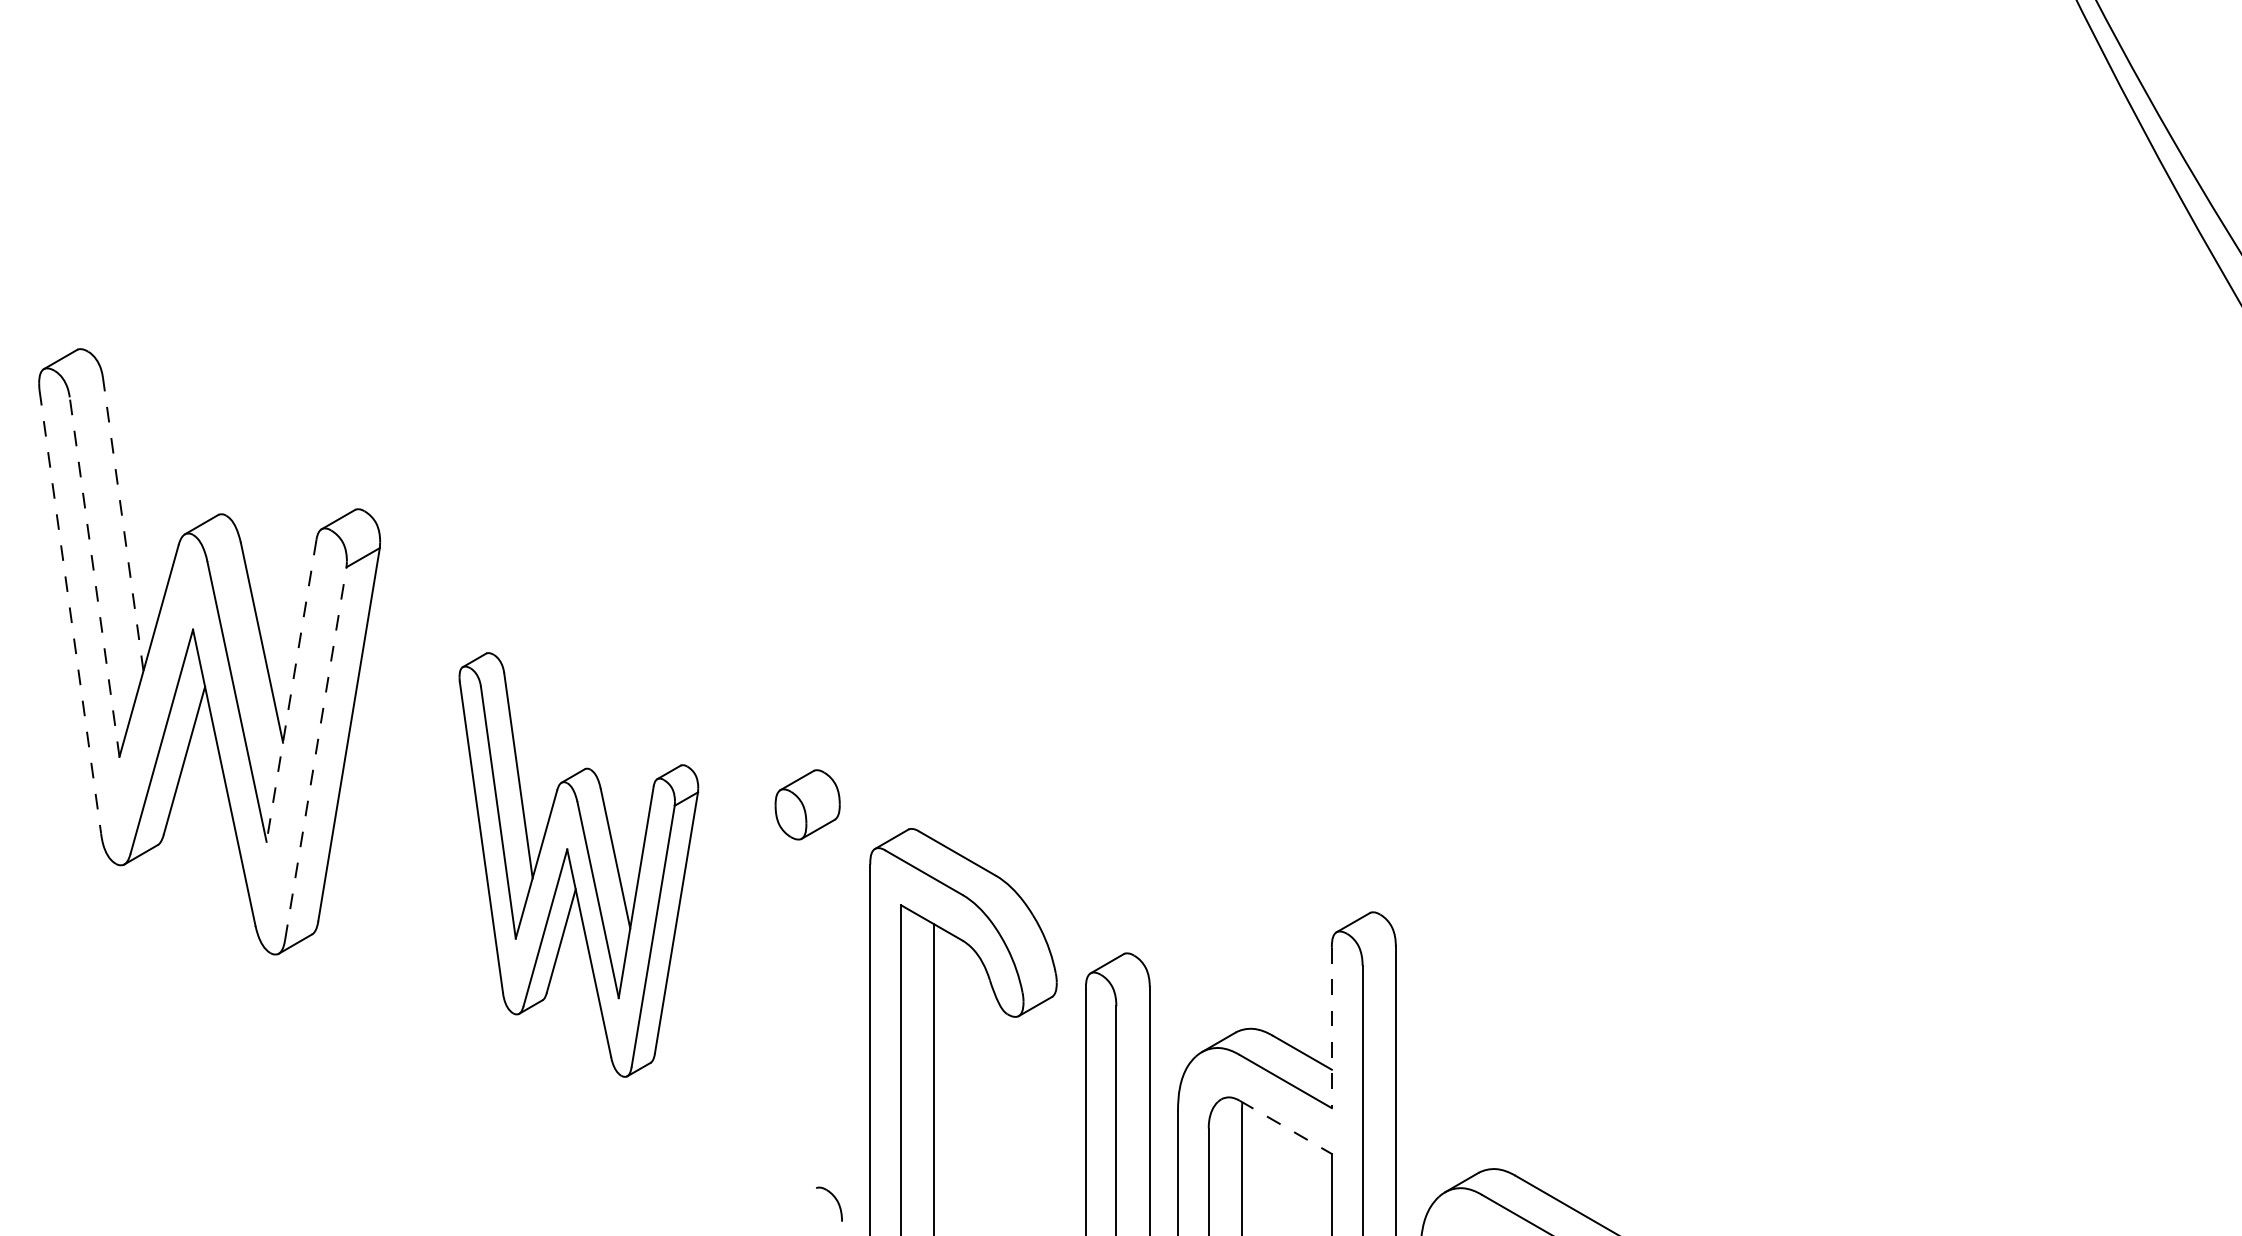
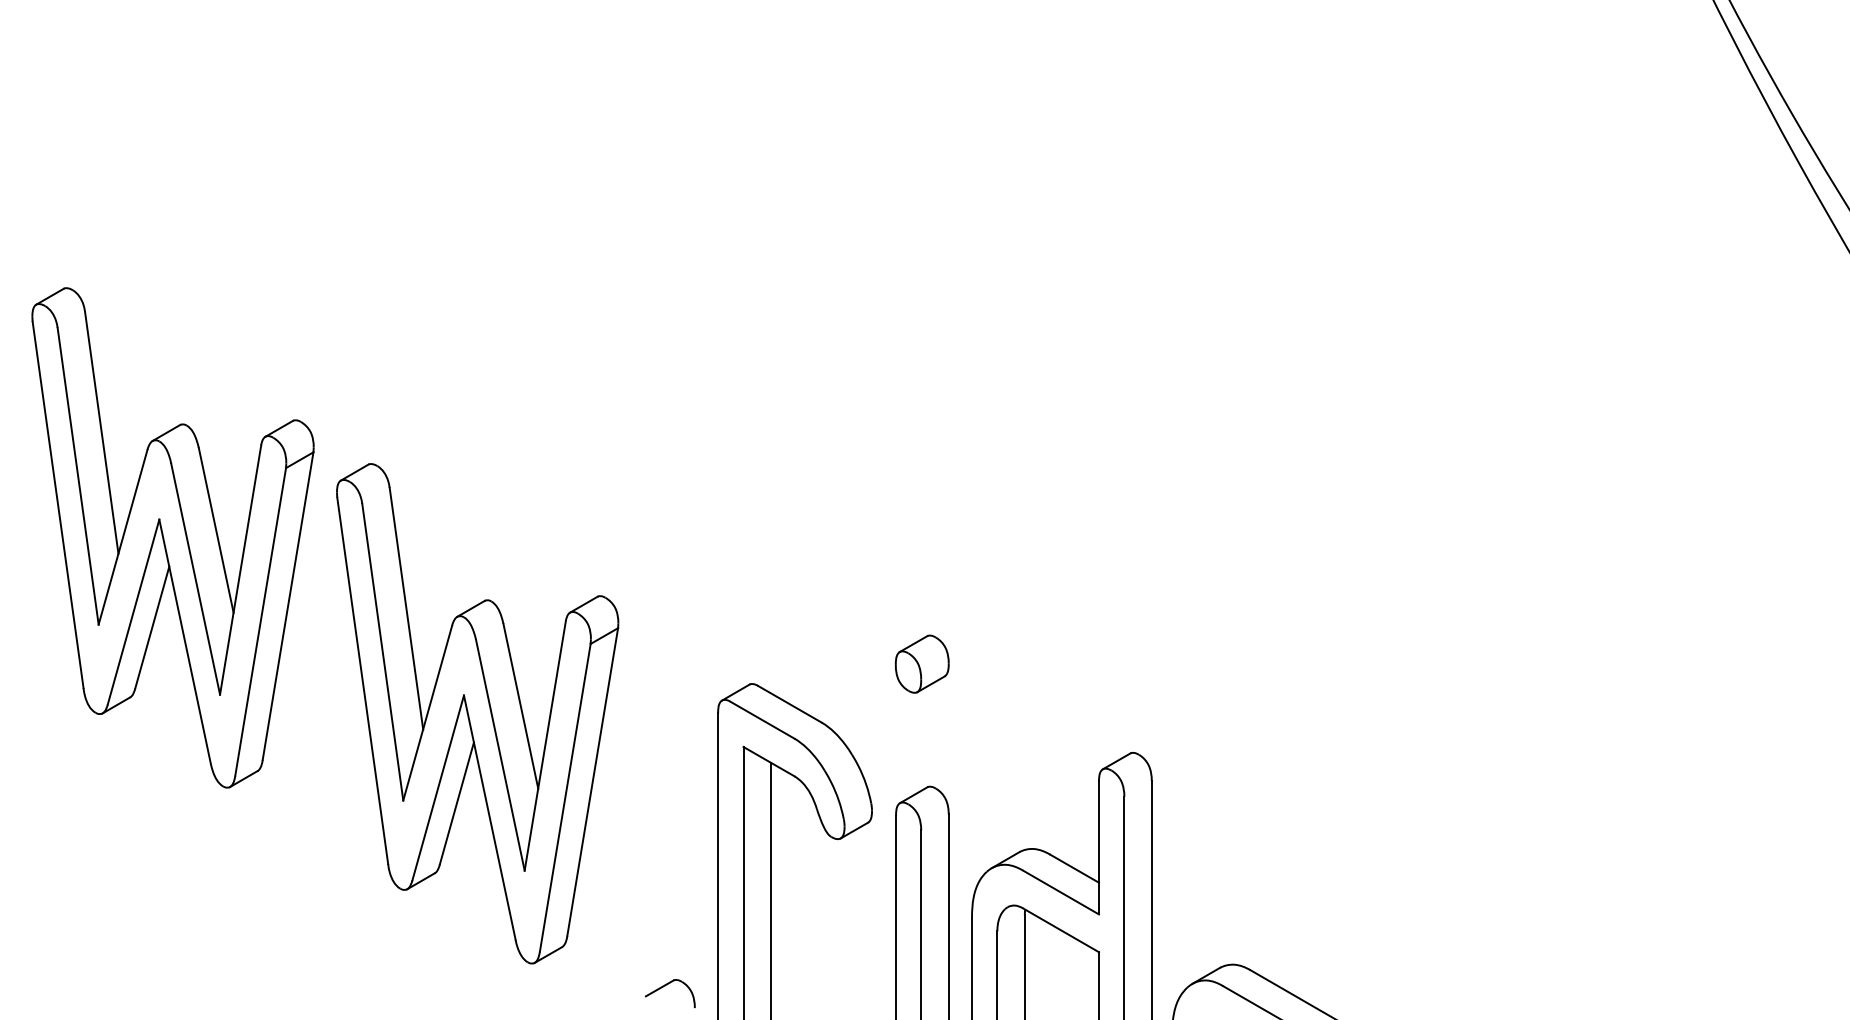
line: (123, 524) -> (101, 432), dashed -> solid
line: (94, 577) -> (78, 476), dashed -> solid
line: (70, 611) -> (58, 504), dashed -> solid
line: (291, 691) -> (240, 570), dashed -> solid
line: (315, 753) -> (260, 621), dashed -> solid
part: (807, 804) -> (922, 663), moved
part: (578, 864) -> (477, 713), size x1.43
line: (1331, 1028) -> (1098, 848), dashed -> solid
line: (1286, 1127) -> (1061, 930), dashed -> solid
line: (799, 1197) -> (659, 988), added

